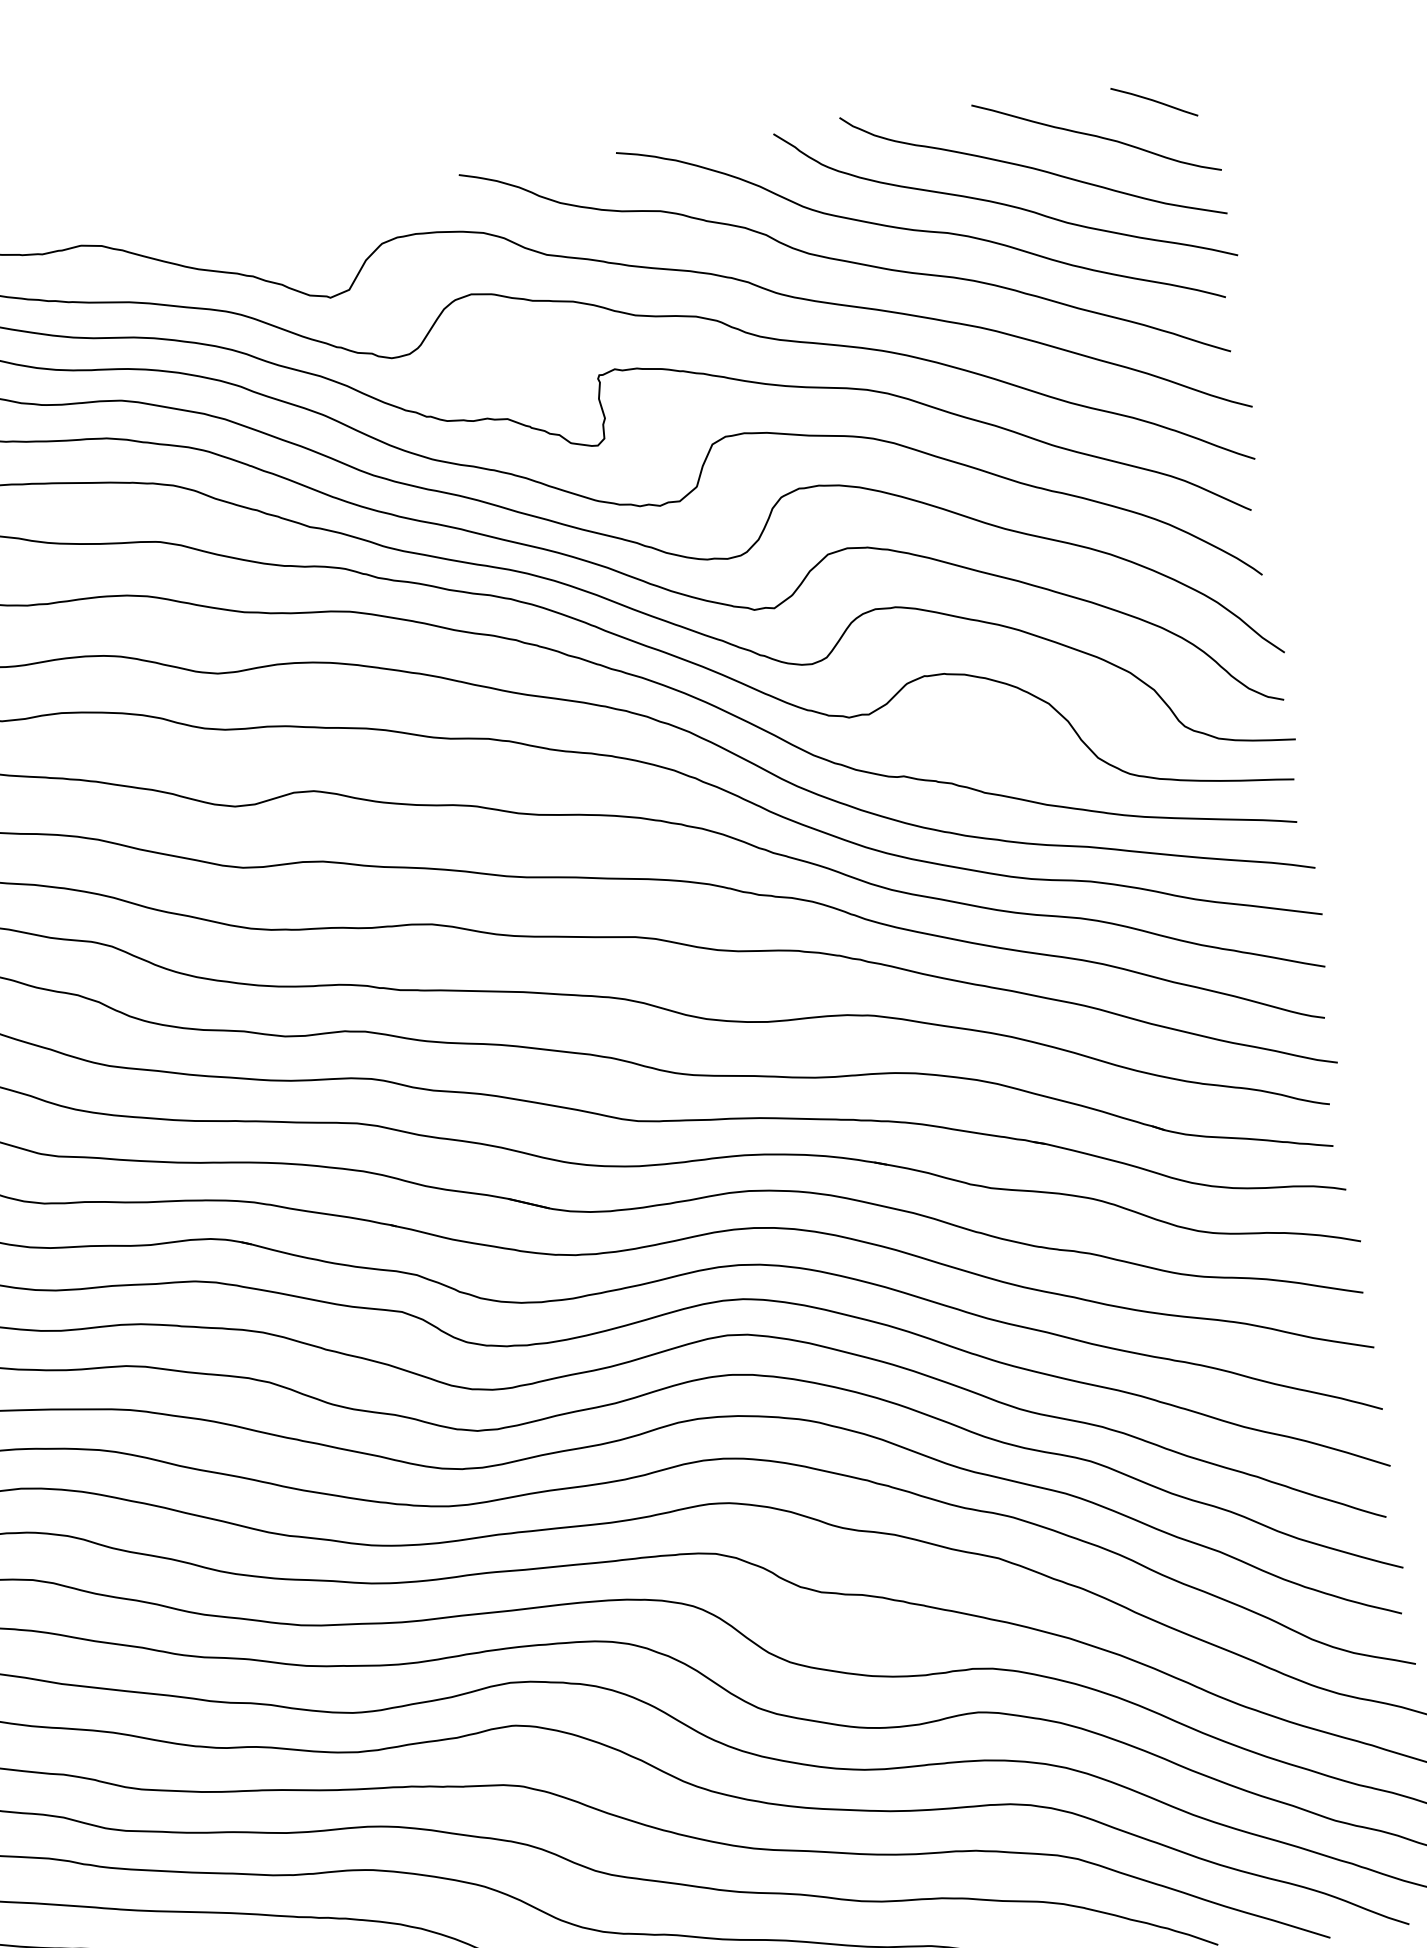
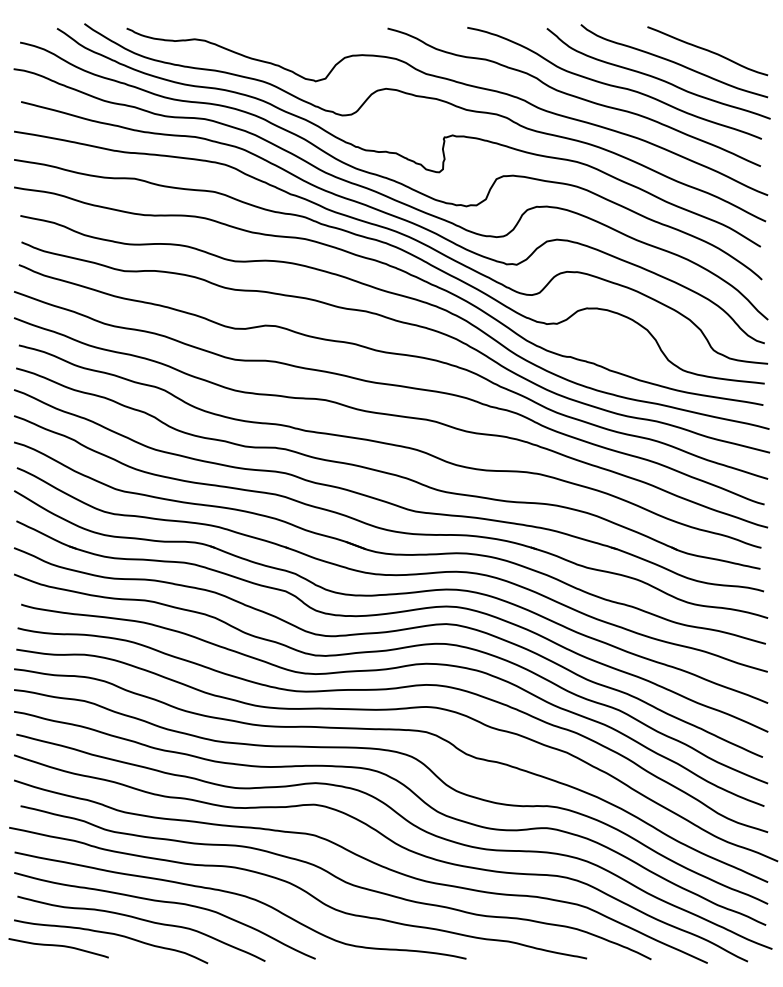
line: (1153, 102) -> (738, 37), removed

